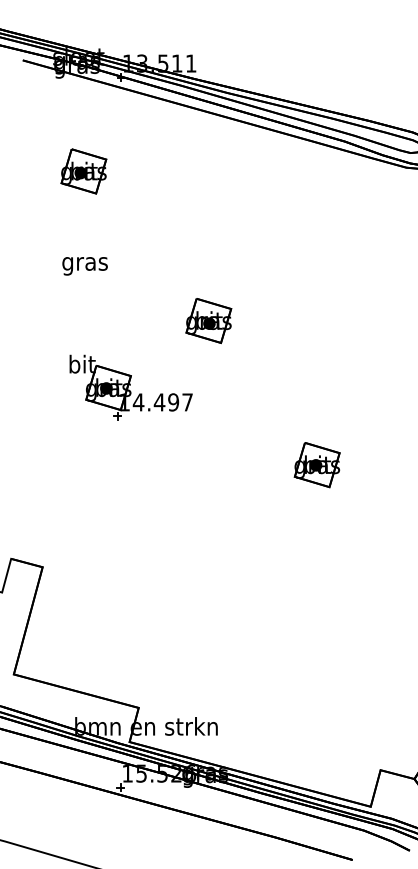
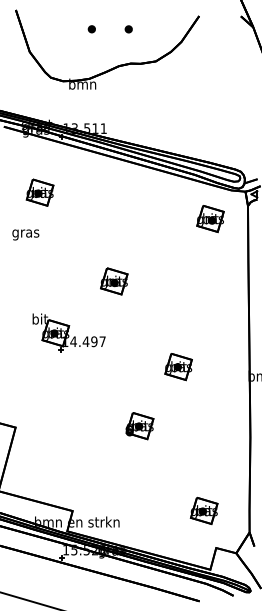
part: (370, 216) -> (210, 219), added
text: (84, 265) -> (25, 234), moved
part: (130, 386) -> (68, 332), moved
part: (251, 565) -> (139, 426), added
part: (359, 706) -> (203, 510), added

